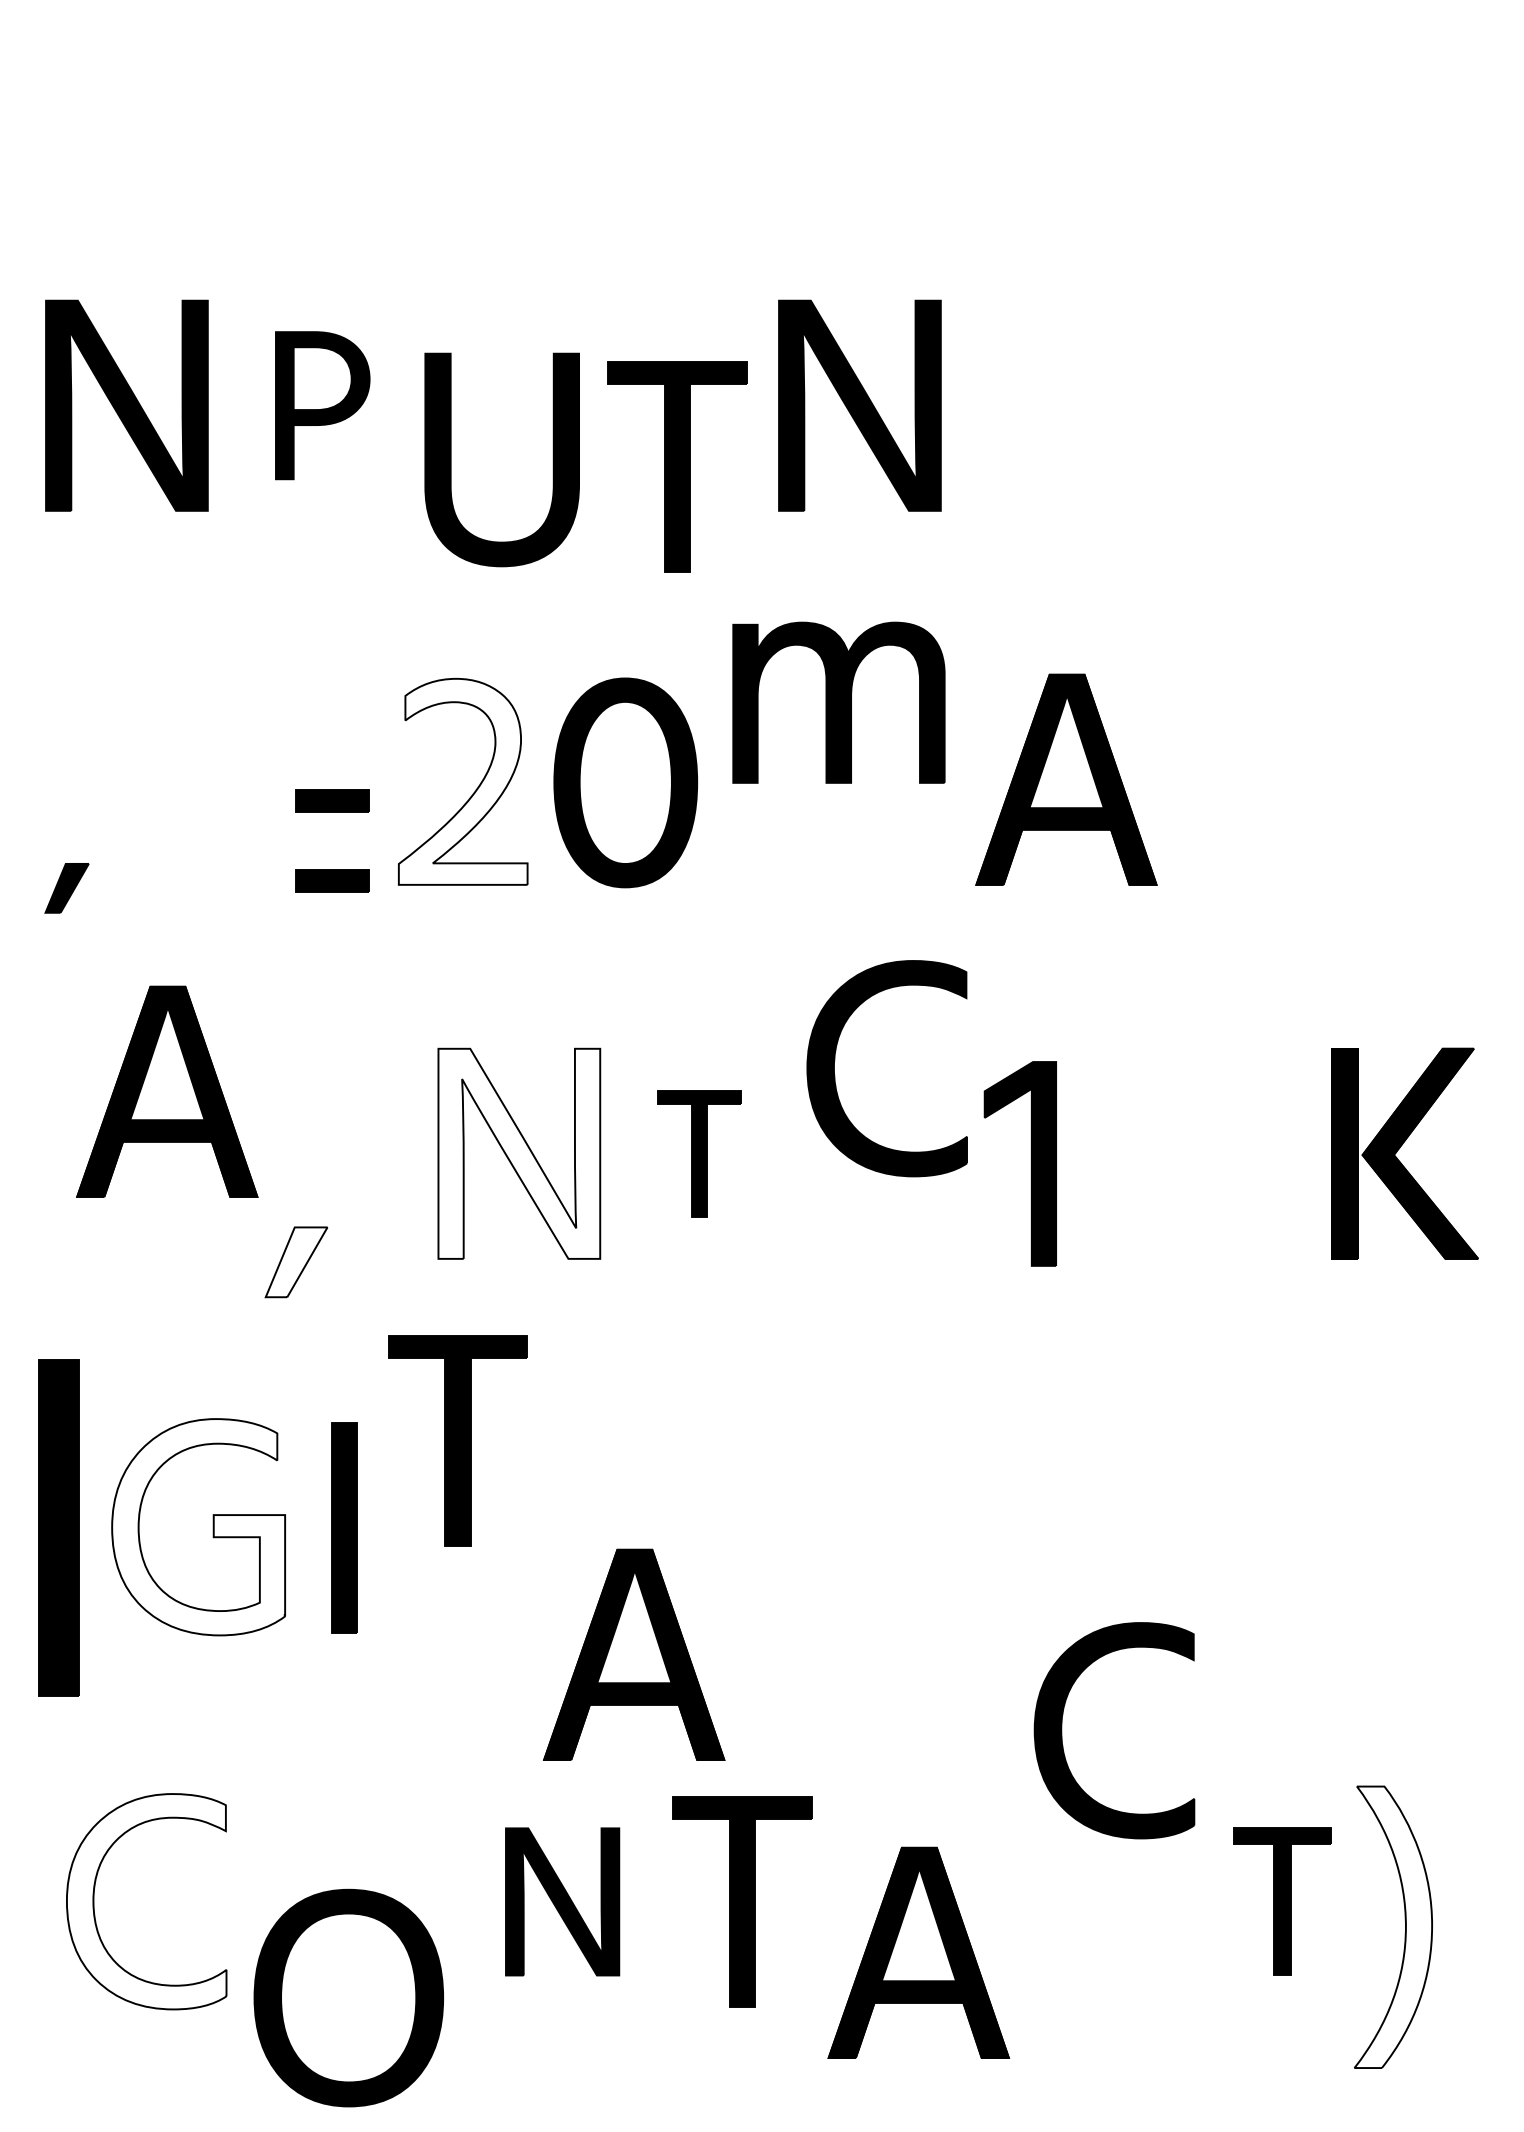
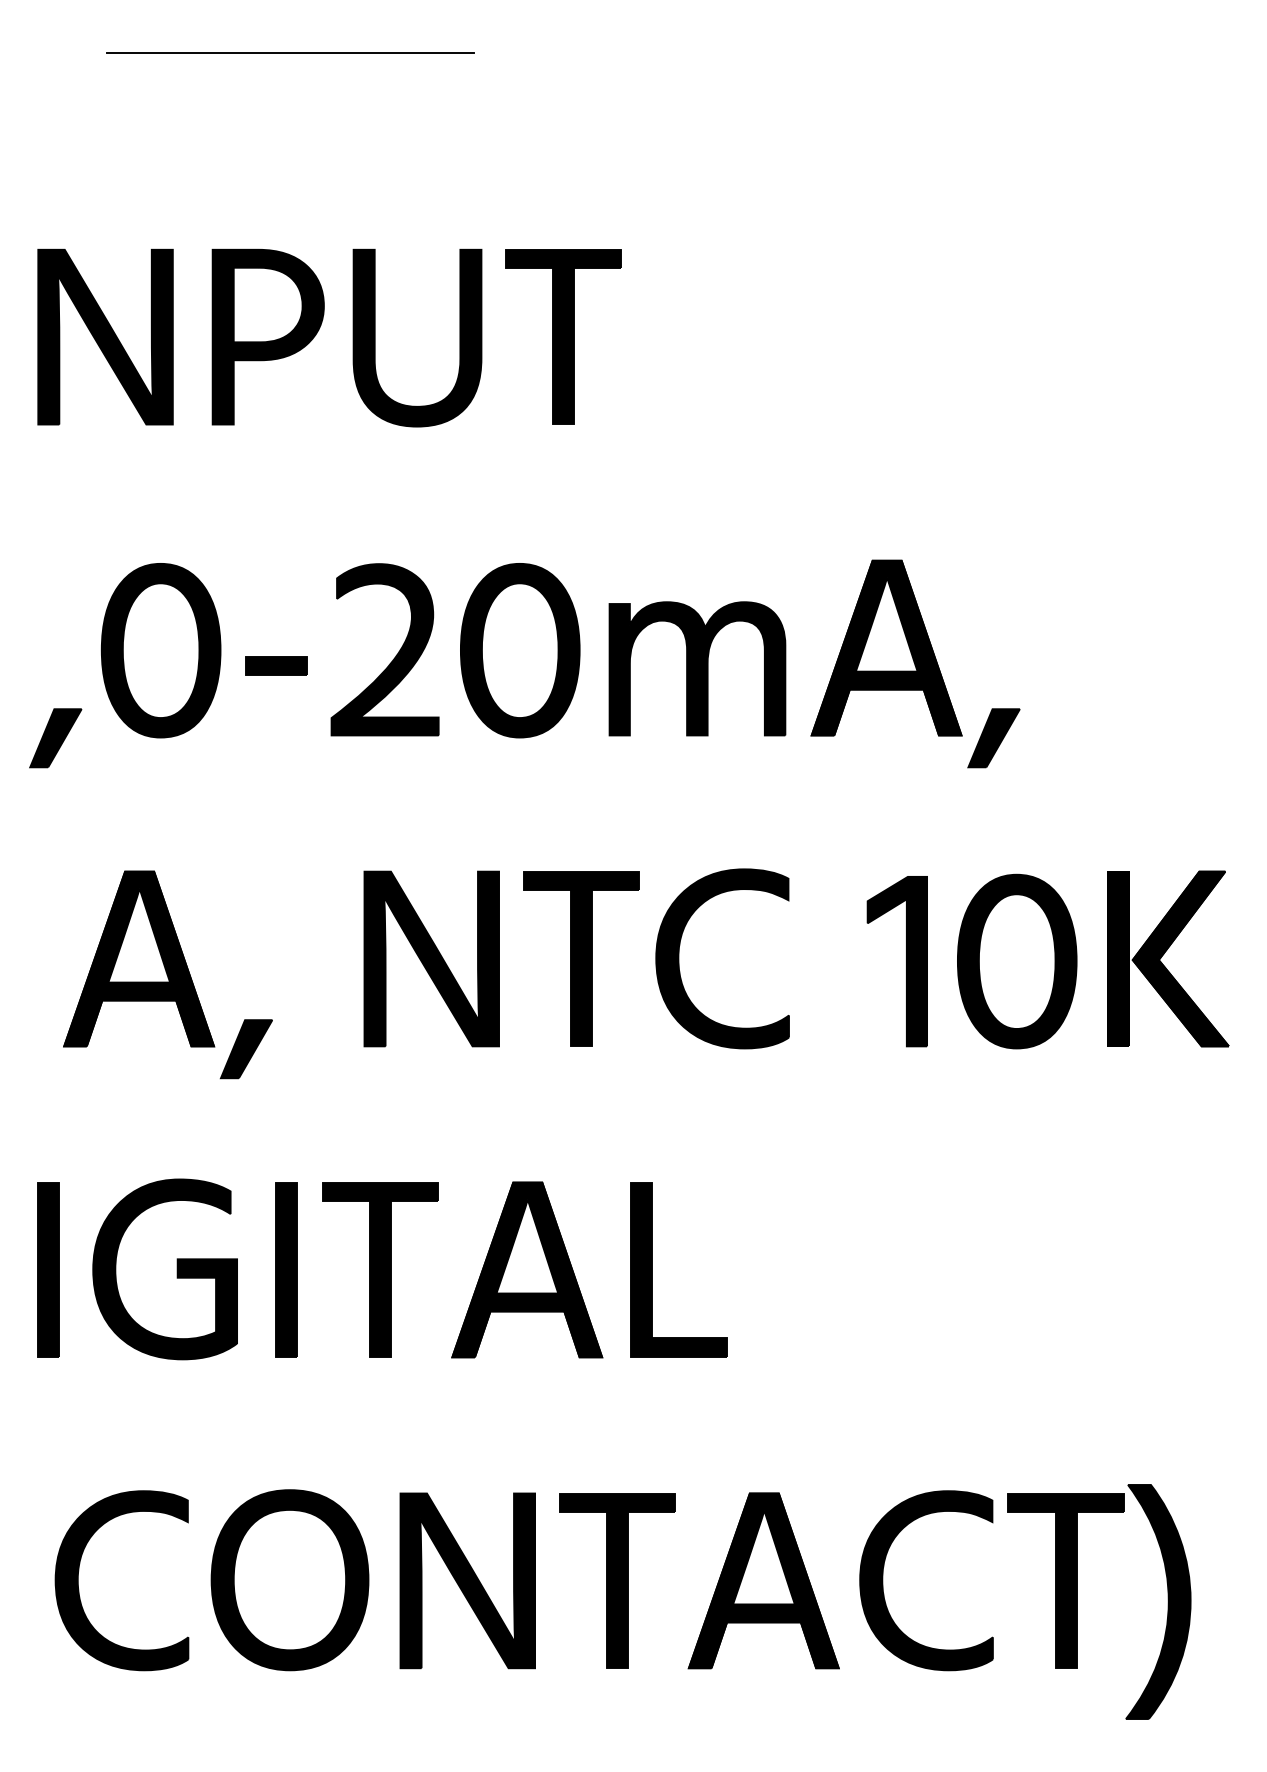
line: (348, 63) -> (289, 52), added
part: (322, 405) -> (268, 336), size x1.43
part: (859, 405) -> (714, 336), removed
part: (451, 459) -> (375, 337), moved
part: (677, 466) -> (563, 336), moved
part: (838, 702) -> (697, 668), moved
fill: (462, 781) -> (384, 649), added
part: (193, 782) -> (160, 650), added
part: (332, 880) -> (276, 731), removed
part: (66, 888) -> (55, 738), size x1.43
part: (1195, 888) -> (993, 738), added
part: (835, 1075) -> (679, 964), moved
part: (167, 1091) -> (139, 958), moved
fill: (519, 1153) -> (431, 958), added
part: (699, 1153) -> (581, 958), size x1.67
part: (1223, 1156) -> (1017, 961), added
part: (1030, 1163) -> (905, 961), moved
fill: (296, 1262) -> (246, 1049), added
part: (457, 1440) -> (380, 1269), moved
part: (58, 1527) -> (48, 1269), size x0.62
fill: (198, 1527) -> (165, 1269), added
part: (784, 1527) -> (652, 1269), added
part: (633, 1654) -> (526, 1269), moved
part: (1062, 1730) -> (883, 1580), moved
fill: (146, 1901) -> (121, 1580), added
part: (562, 1901) -> (467, 1580), size x1.43
part: (1282, 1901) -> (1066, 1580), size x1.43
fill: (1393, 1927) -> (1158, 1602), added
part: (918, 1952) -> (763, 1580), moved
part: (348, 1997) -> (289, 1579), moved

